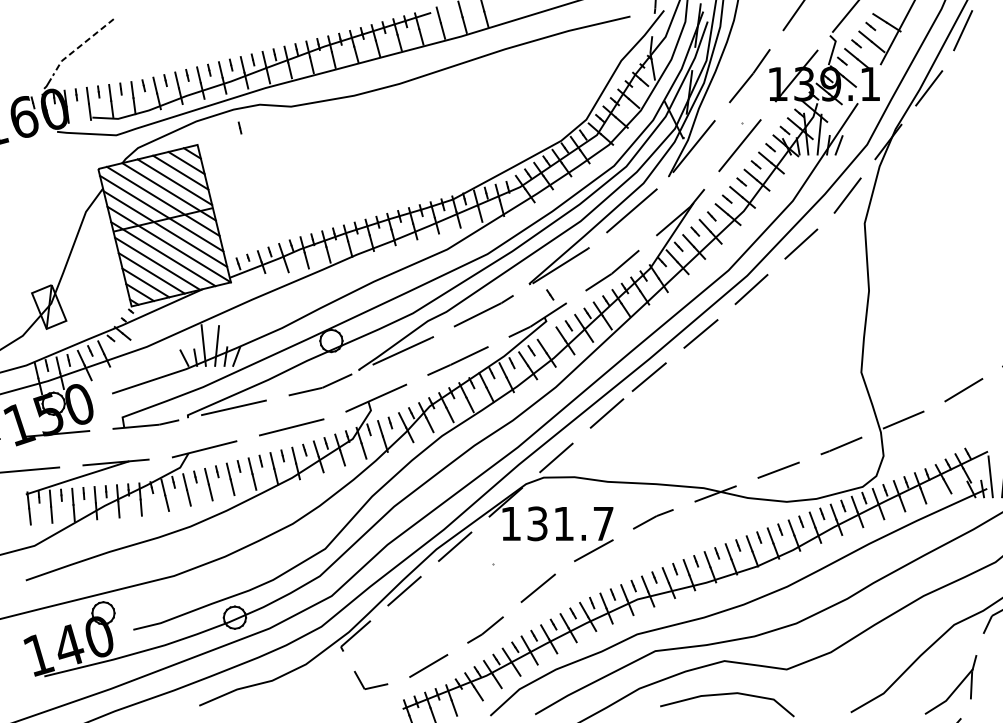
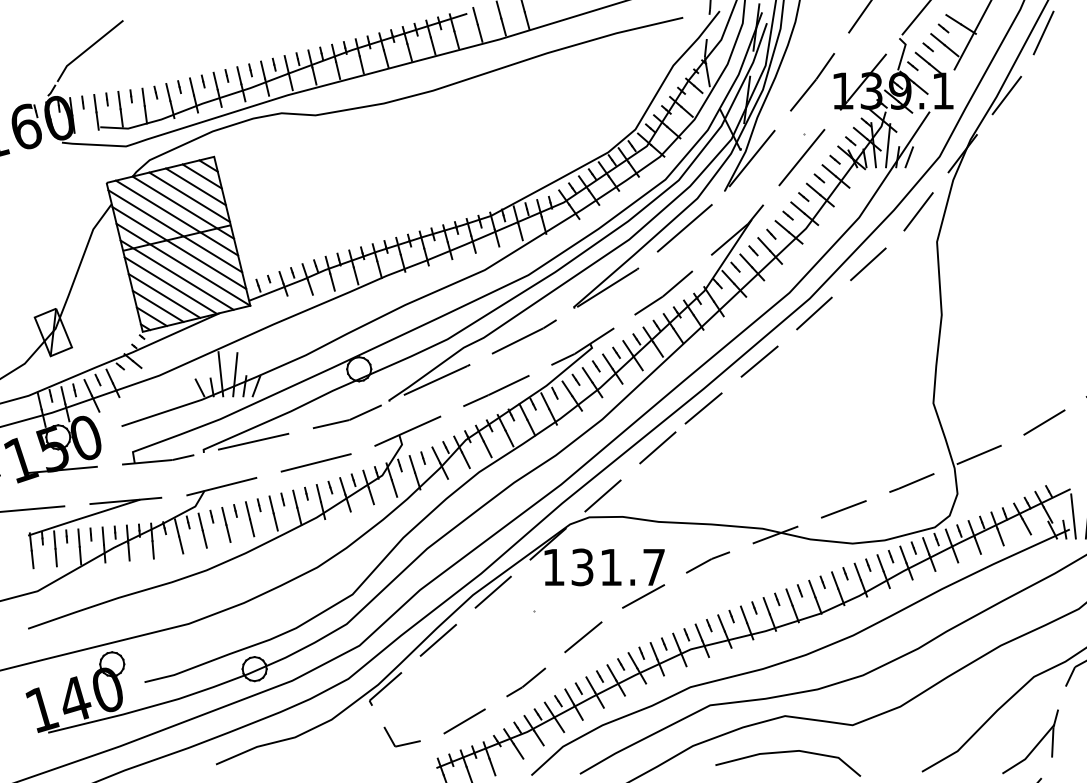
line: (80, 45) -> (87, 49), dashed -> solid
line: (239, 128) -> (259, 138), removed
line: (549, 295) -> (595, 366), moved

